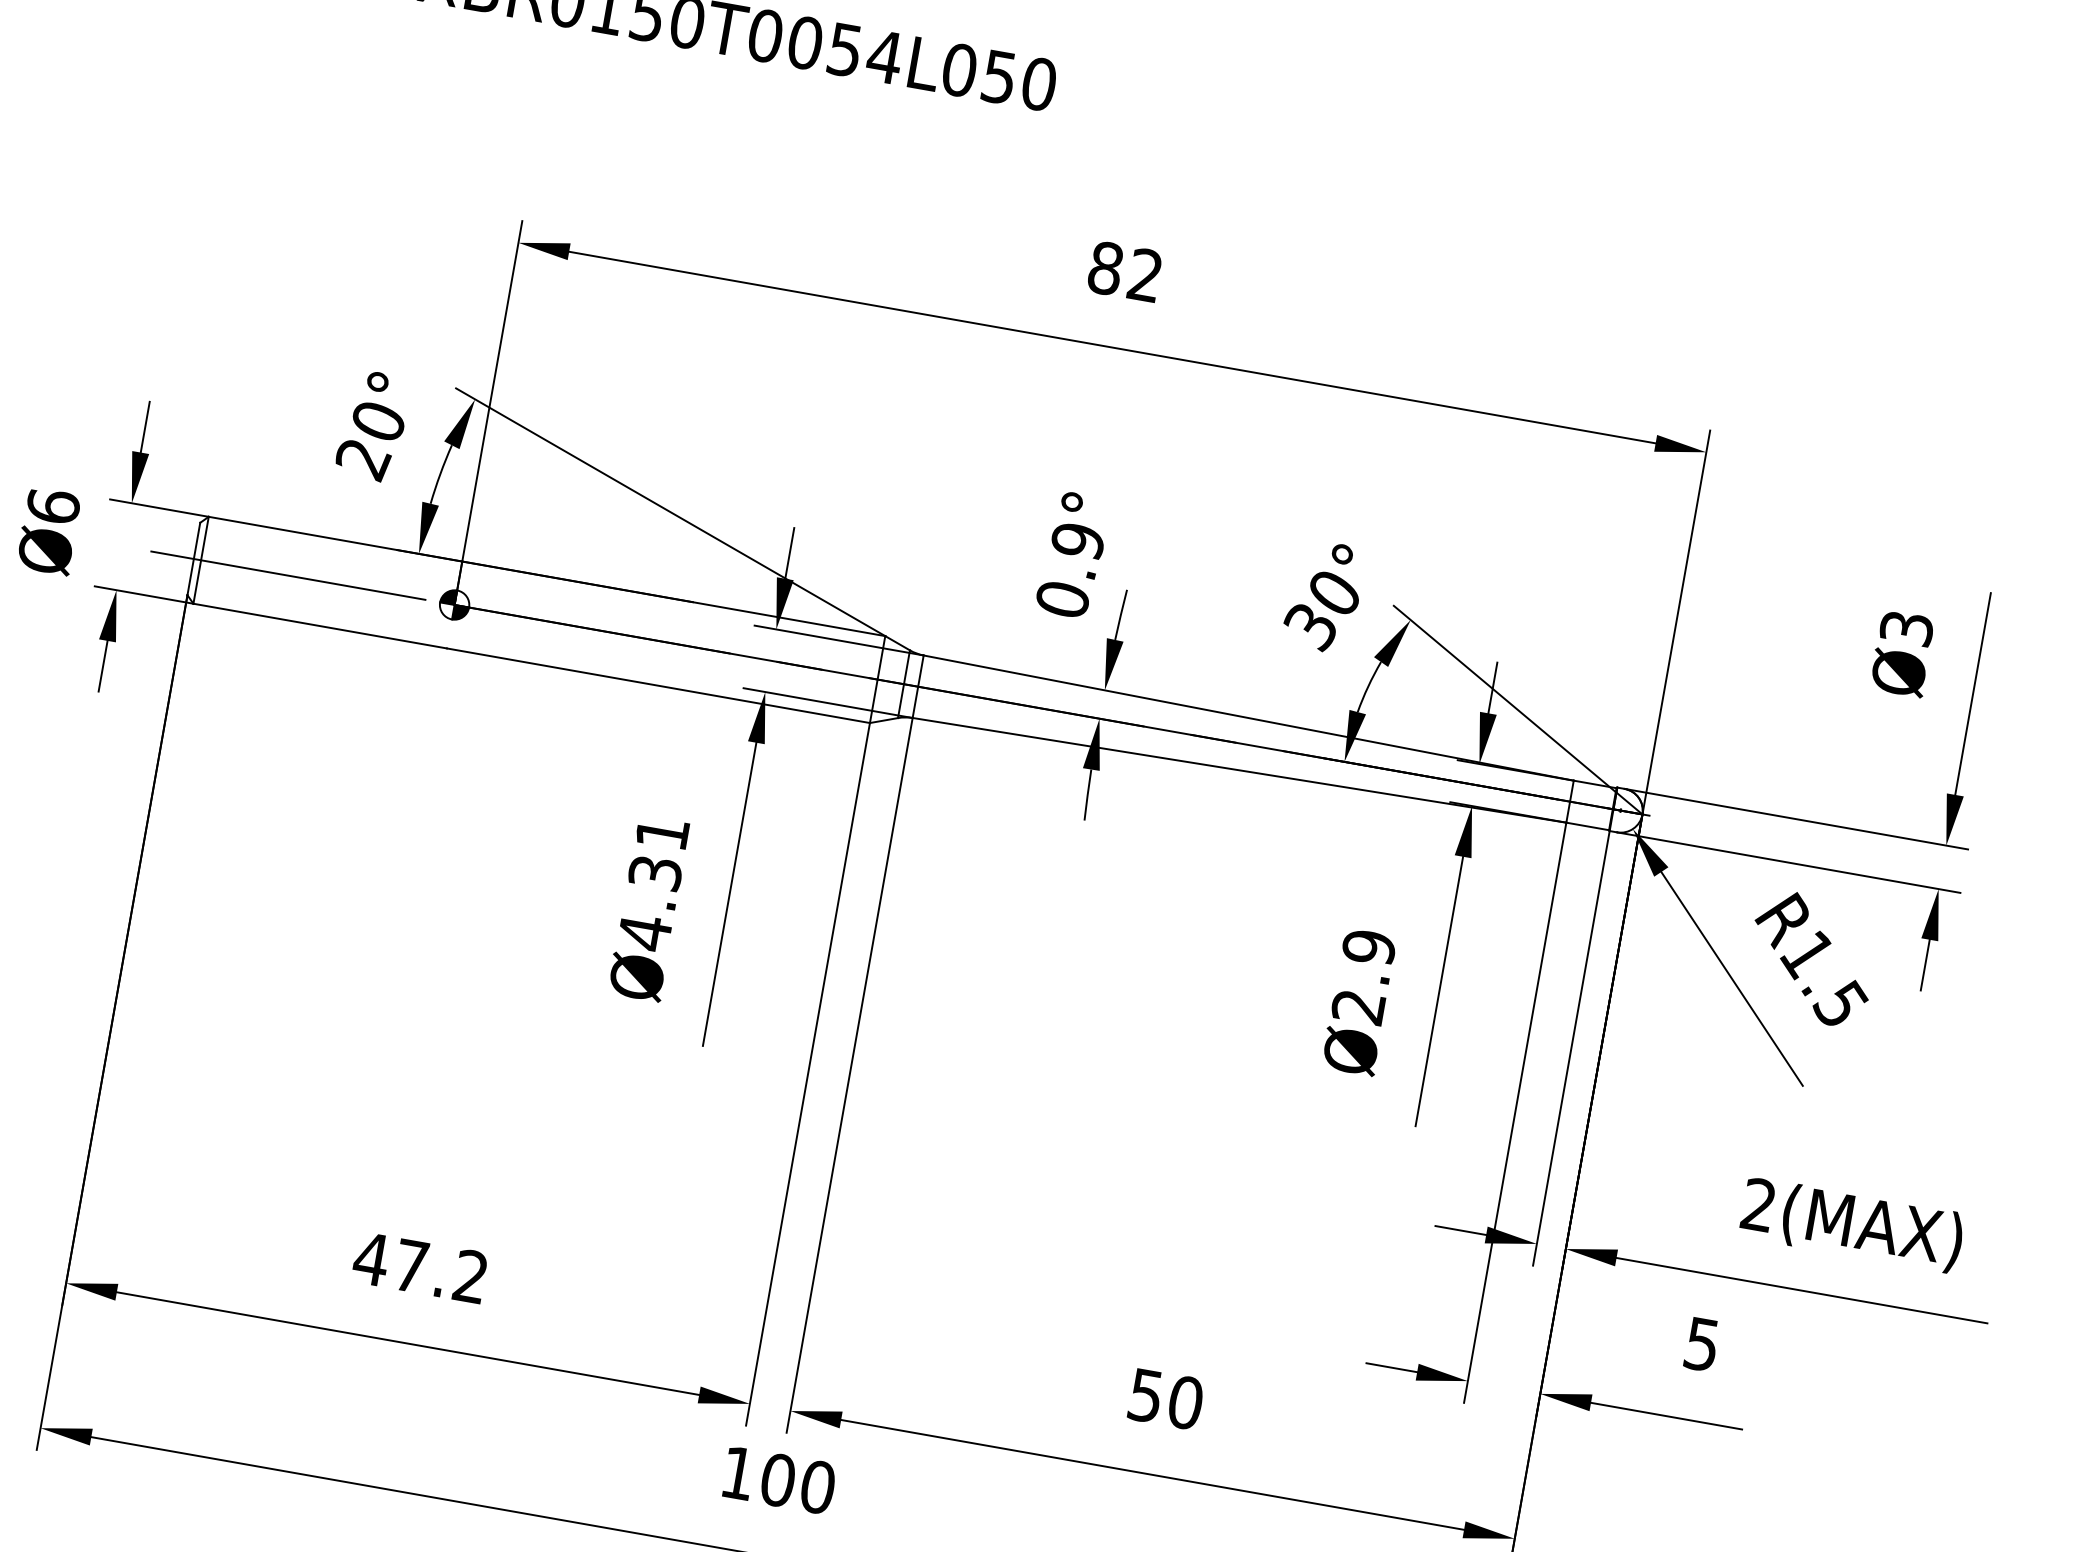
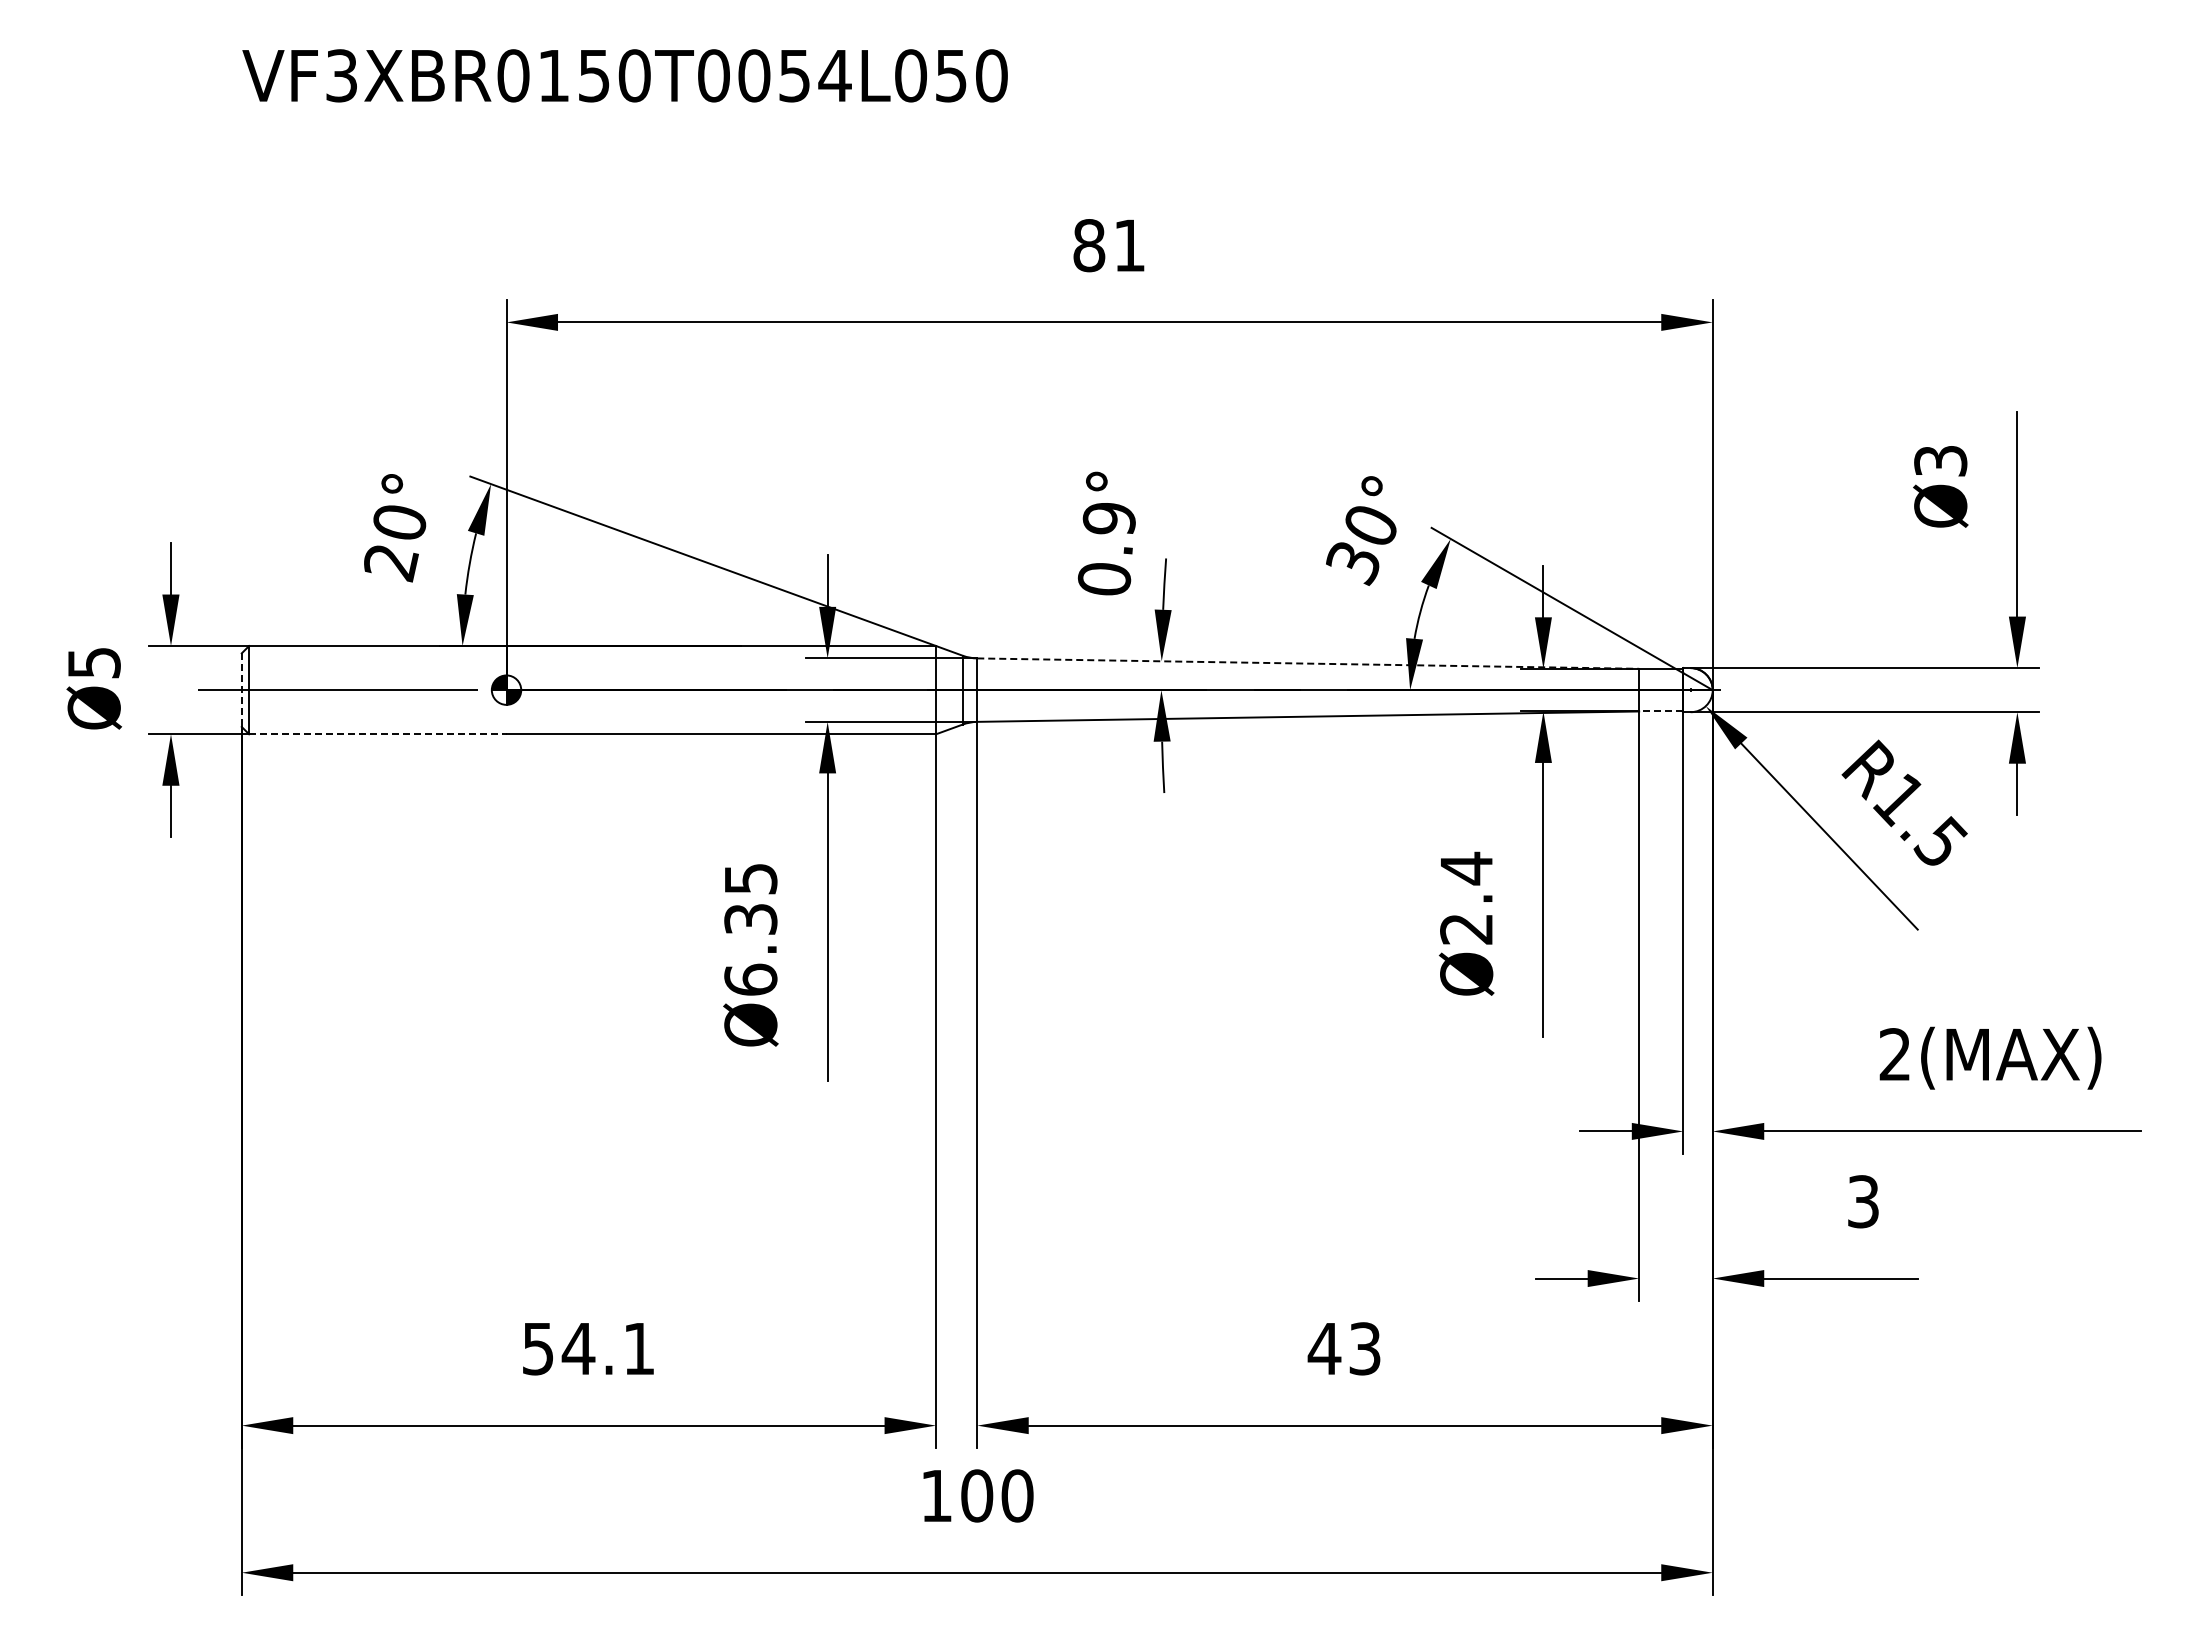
text: (1145, 275) -> (1129, 245), 82 -> 81
text: (52, 506) -> (93, 662), Ø6 -> Ø5
line: (193, 559) -> (241, 690), solid -> dashed
line: (319, 626) -> (377, 734), solid -> dashed
line: (1249, 718) -> (1308, 663), solid -> dashed
line: (1587, 826) -> (1660, 711), solid -> dashed
text: (653, 884) -> (750, 930), Ø4.31 -> Ø6.35
text: (1369, 947) -> (1466, 868), Ø2.9 -> Ø2.4
text: (420, 1267) -> (587, 1348), 47.2 -> 54.1
text: (1702, 1344) -> (1863, 1201), 5 -> 3
text: (1165, 1398) -> (1344, 1348), 50 -> 43

